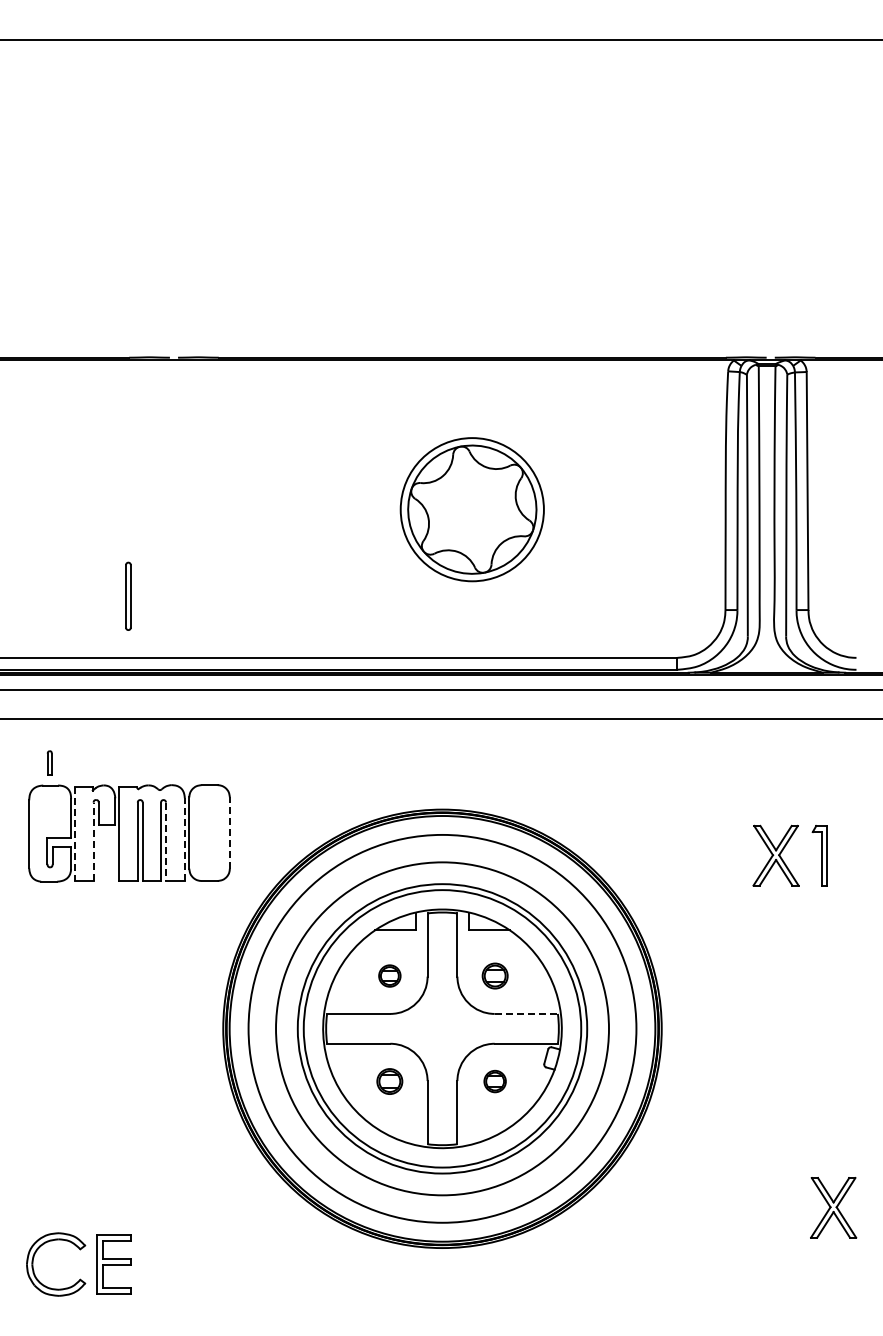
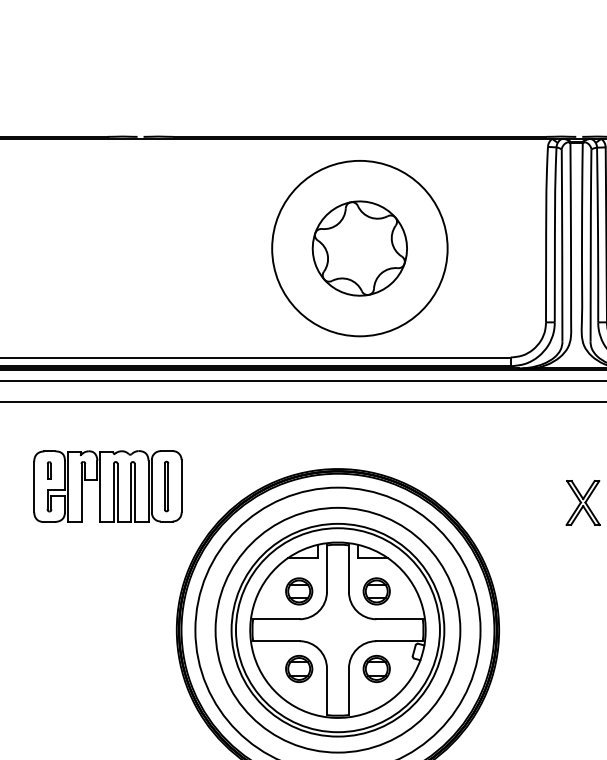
circle: (471, 509) -> (359, 248), size x1.67
part: (128, 595) -> (166, 485), moved
part: (49, 762) -> (49, 470), moved
line: (229, 833) -> (181, 486), dashed -> solid
line: (75, 834) -> (68, 487), dashed -> solid
line: (184, 839) -> (148, 491), dashed -> solid
line: (93, 841) -> (81, 492), dashed -> solid
line: (166, 842) -> (135, 493), dashed -> solid
part: (389, 975) -> (299, 591), size x1.67
part: (494, 975) -> (376, 591), size x1.43
line: (526, 1013) -> (399, 618), dashed -> solid
part: (389, 1081) -> (299, 668), size x1.43
part: (494, 1081) -> (376, 668), size x1.67

